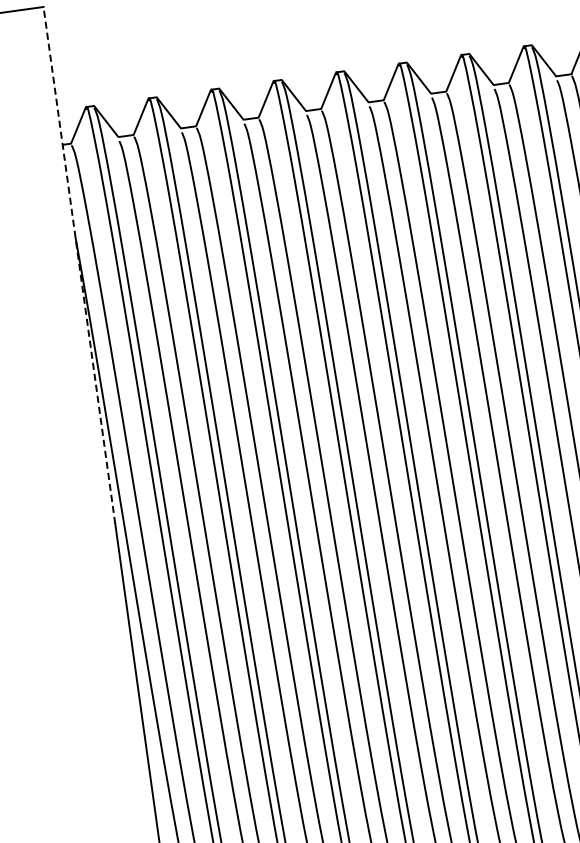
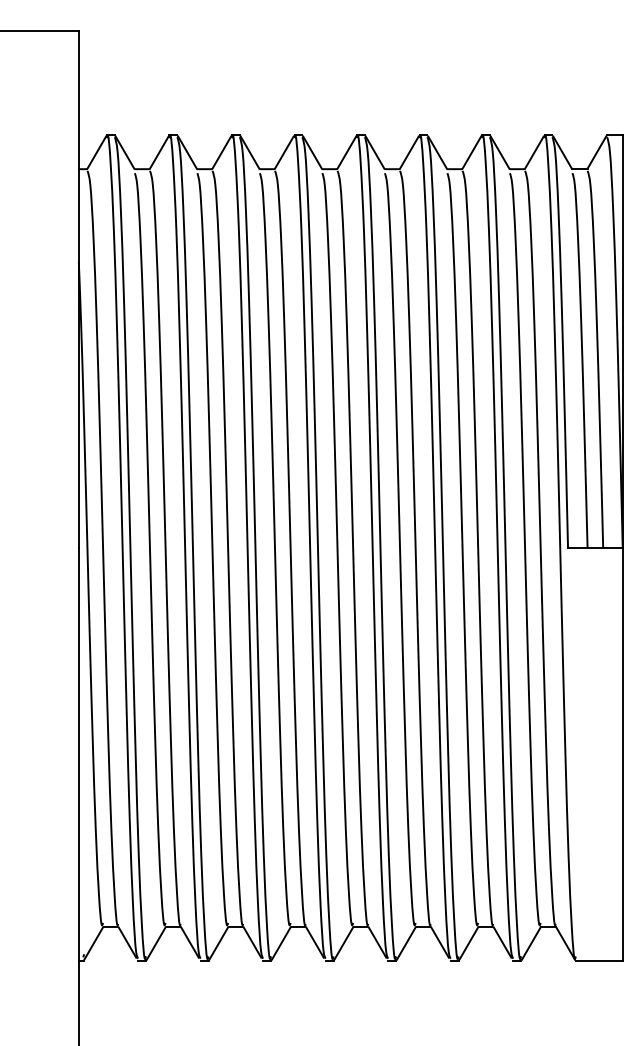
line: (79, 265) -> (78, 289), dashed -> solid

